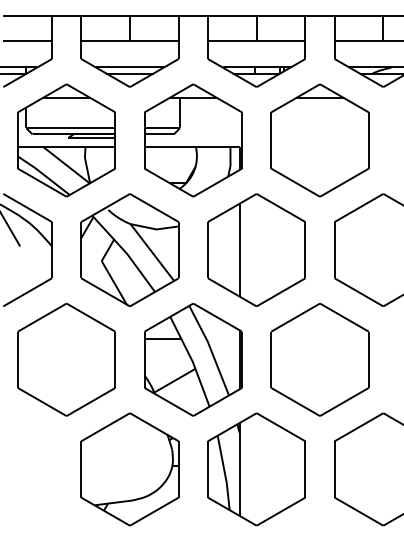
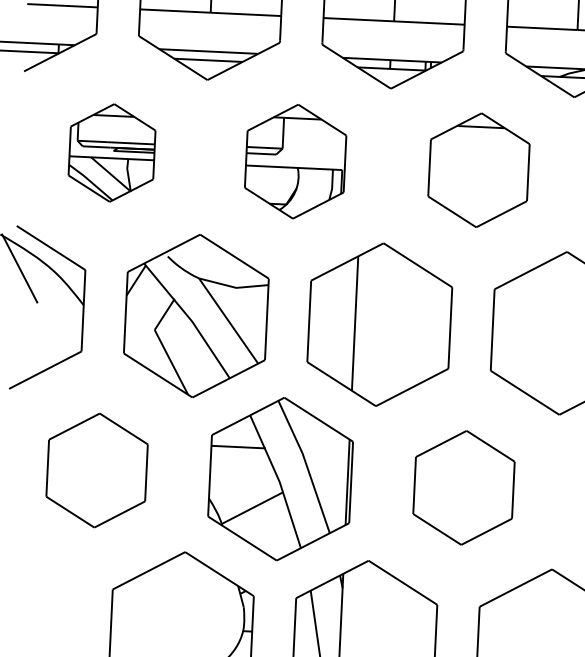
part: (66, 140) -> (111, 152), size x0.6
part: (193, 140) -> (295, 161), size x0.7
part: (319, 140) -> (478, 170), size x0.7
part: (66, 359) -> (97, 470), size x0.7
part: (319, 359) -> (463, 487), size x0.7

